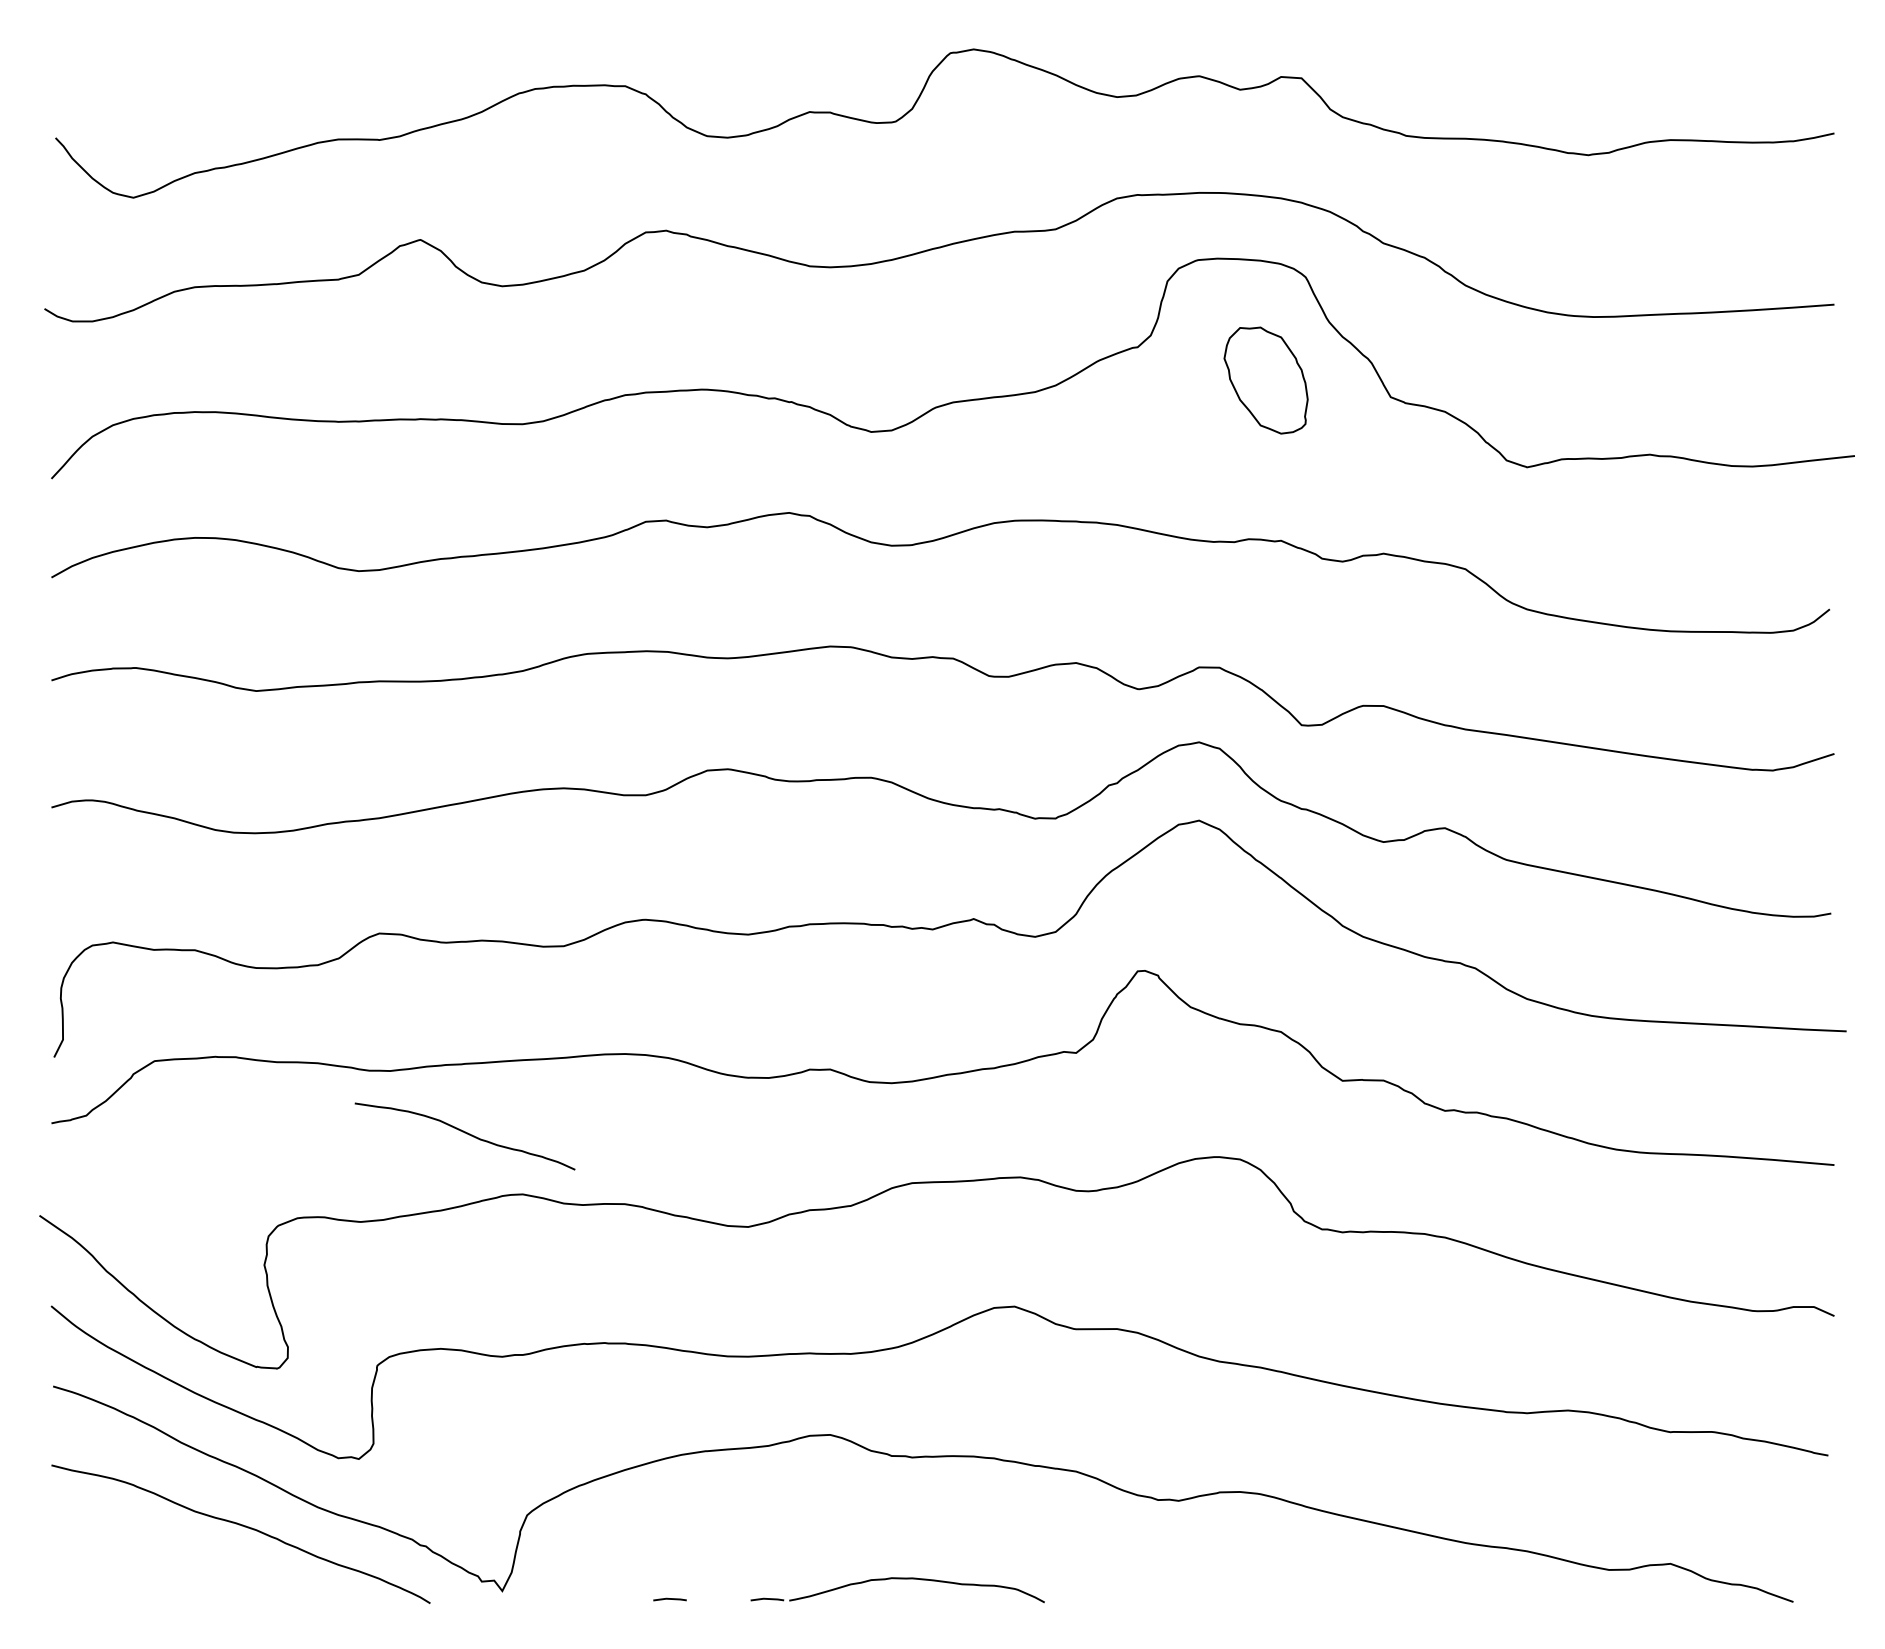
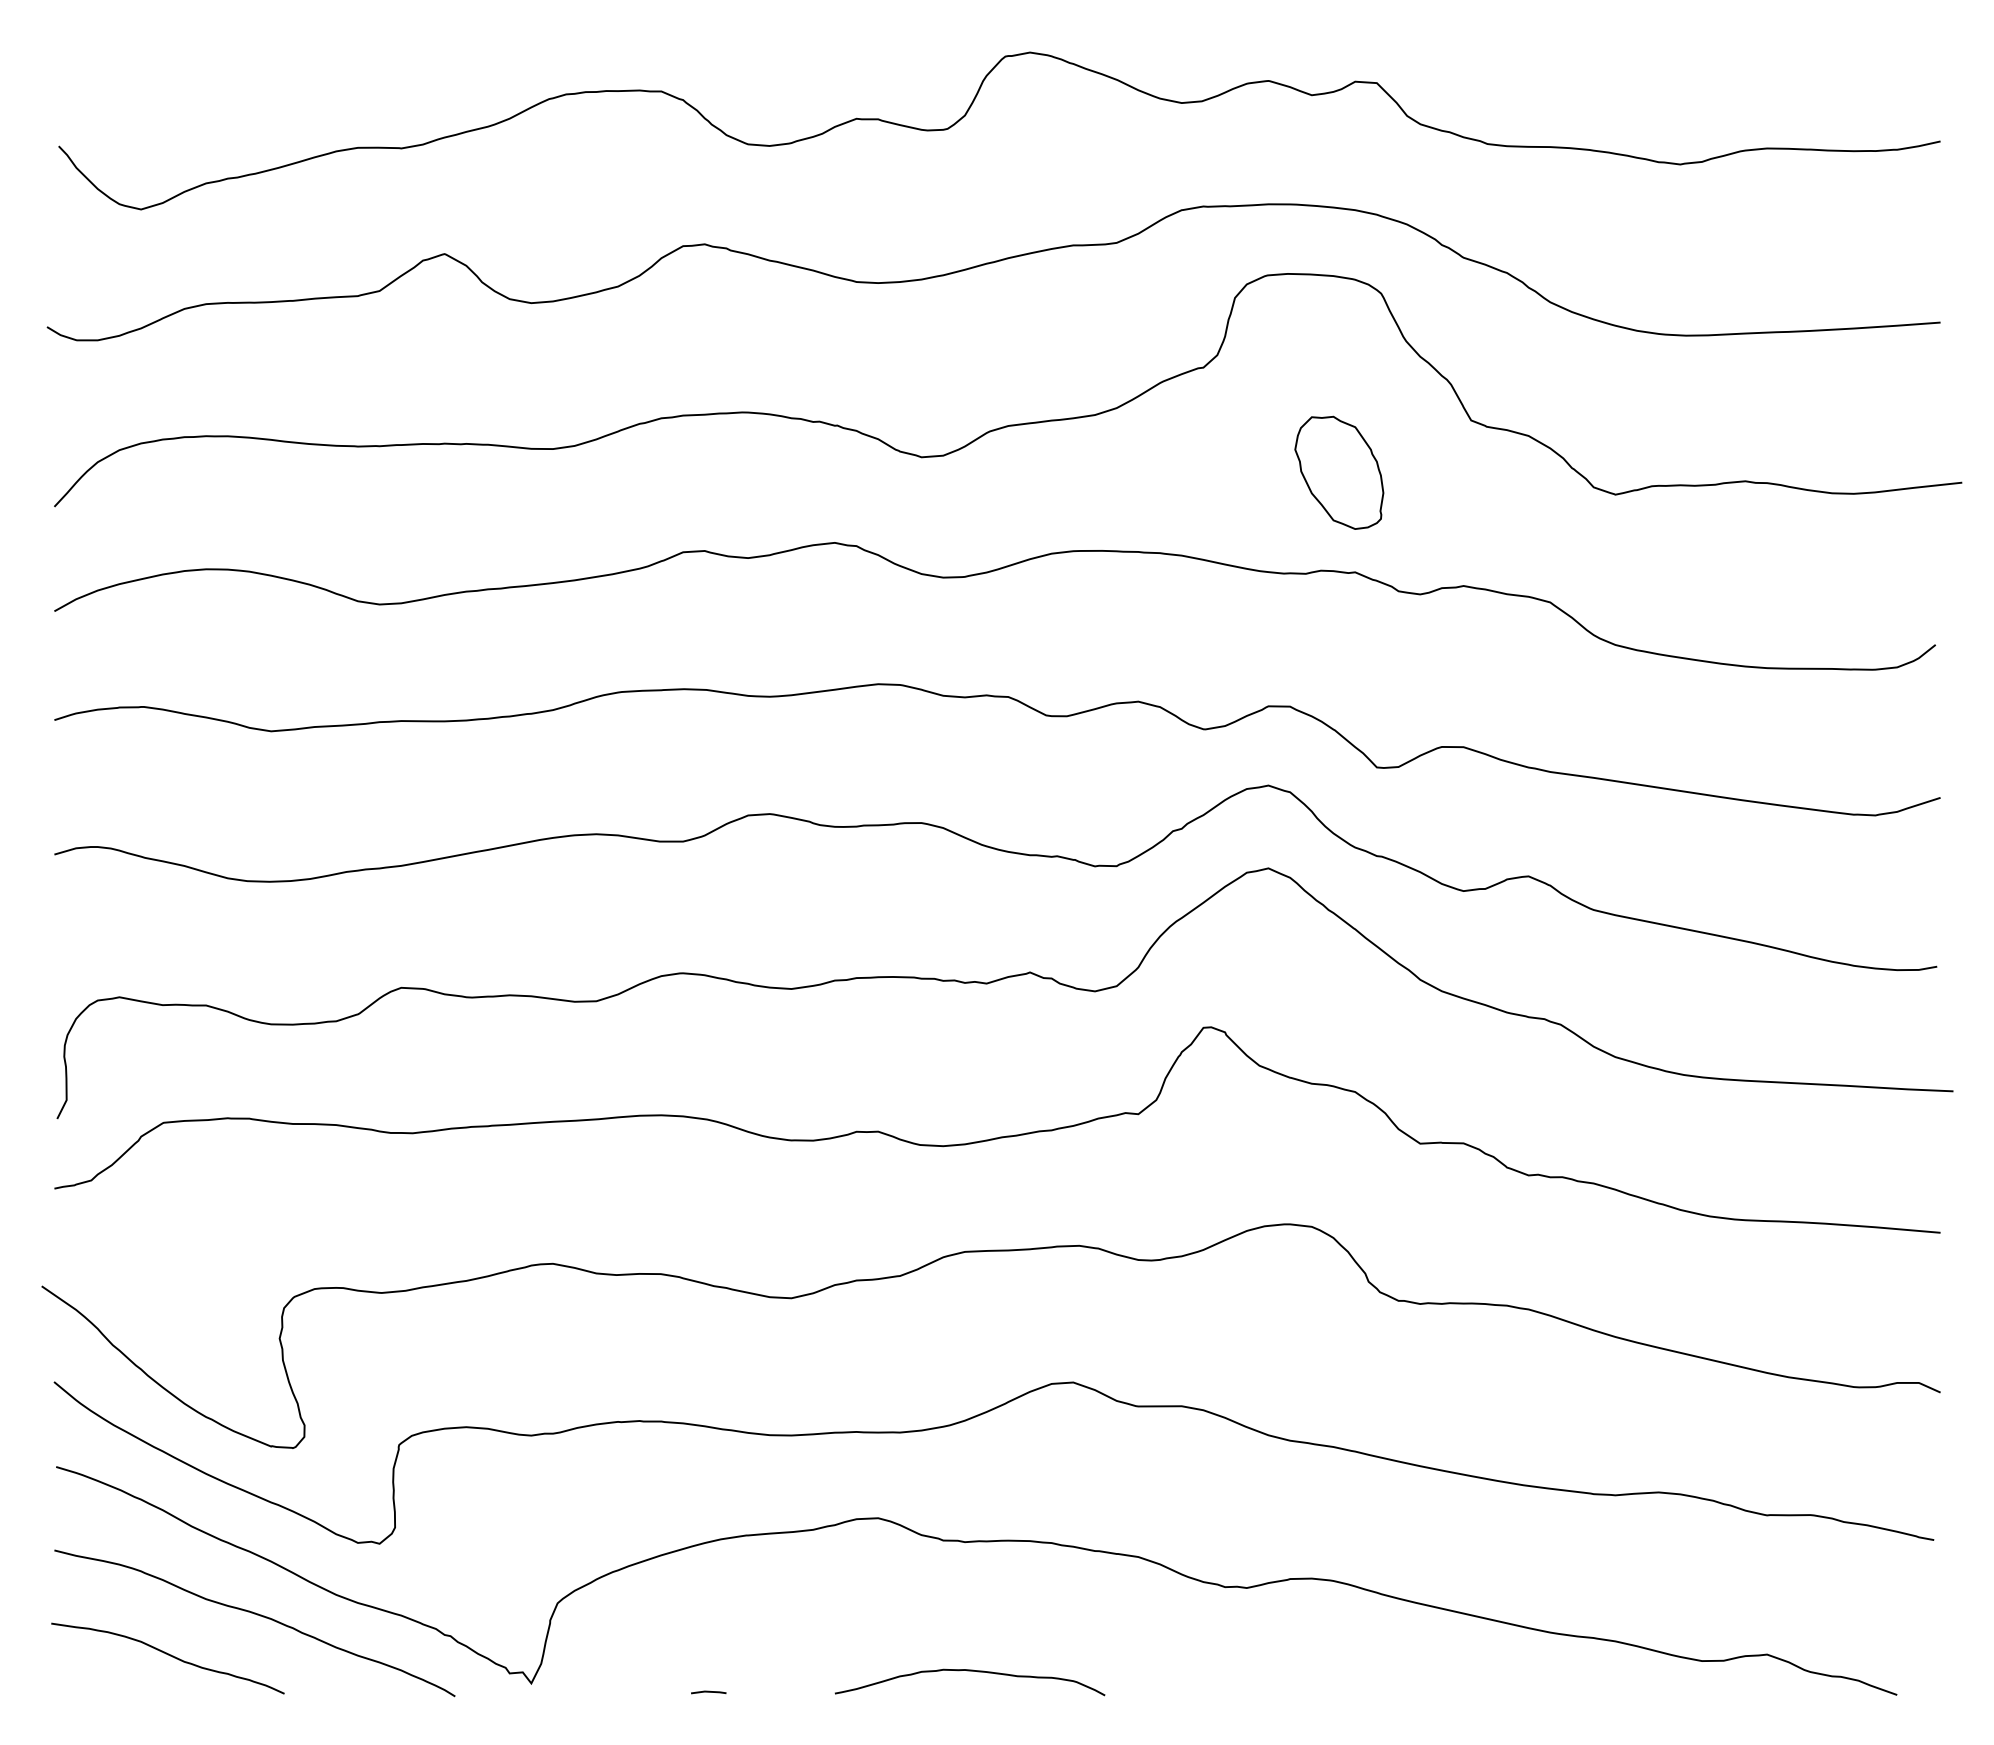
part: (1266, 380) -> (1339, 472), moved
curve: (465, 1133) -> (168, 1655), moved
line: (767, 1599) -> (811, 1692), removed

